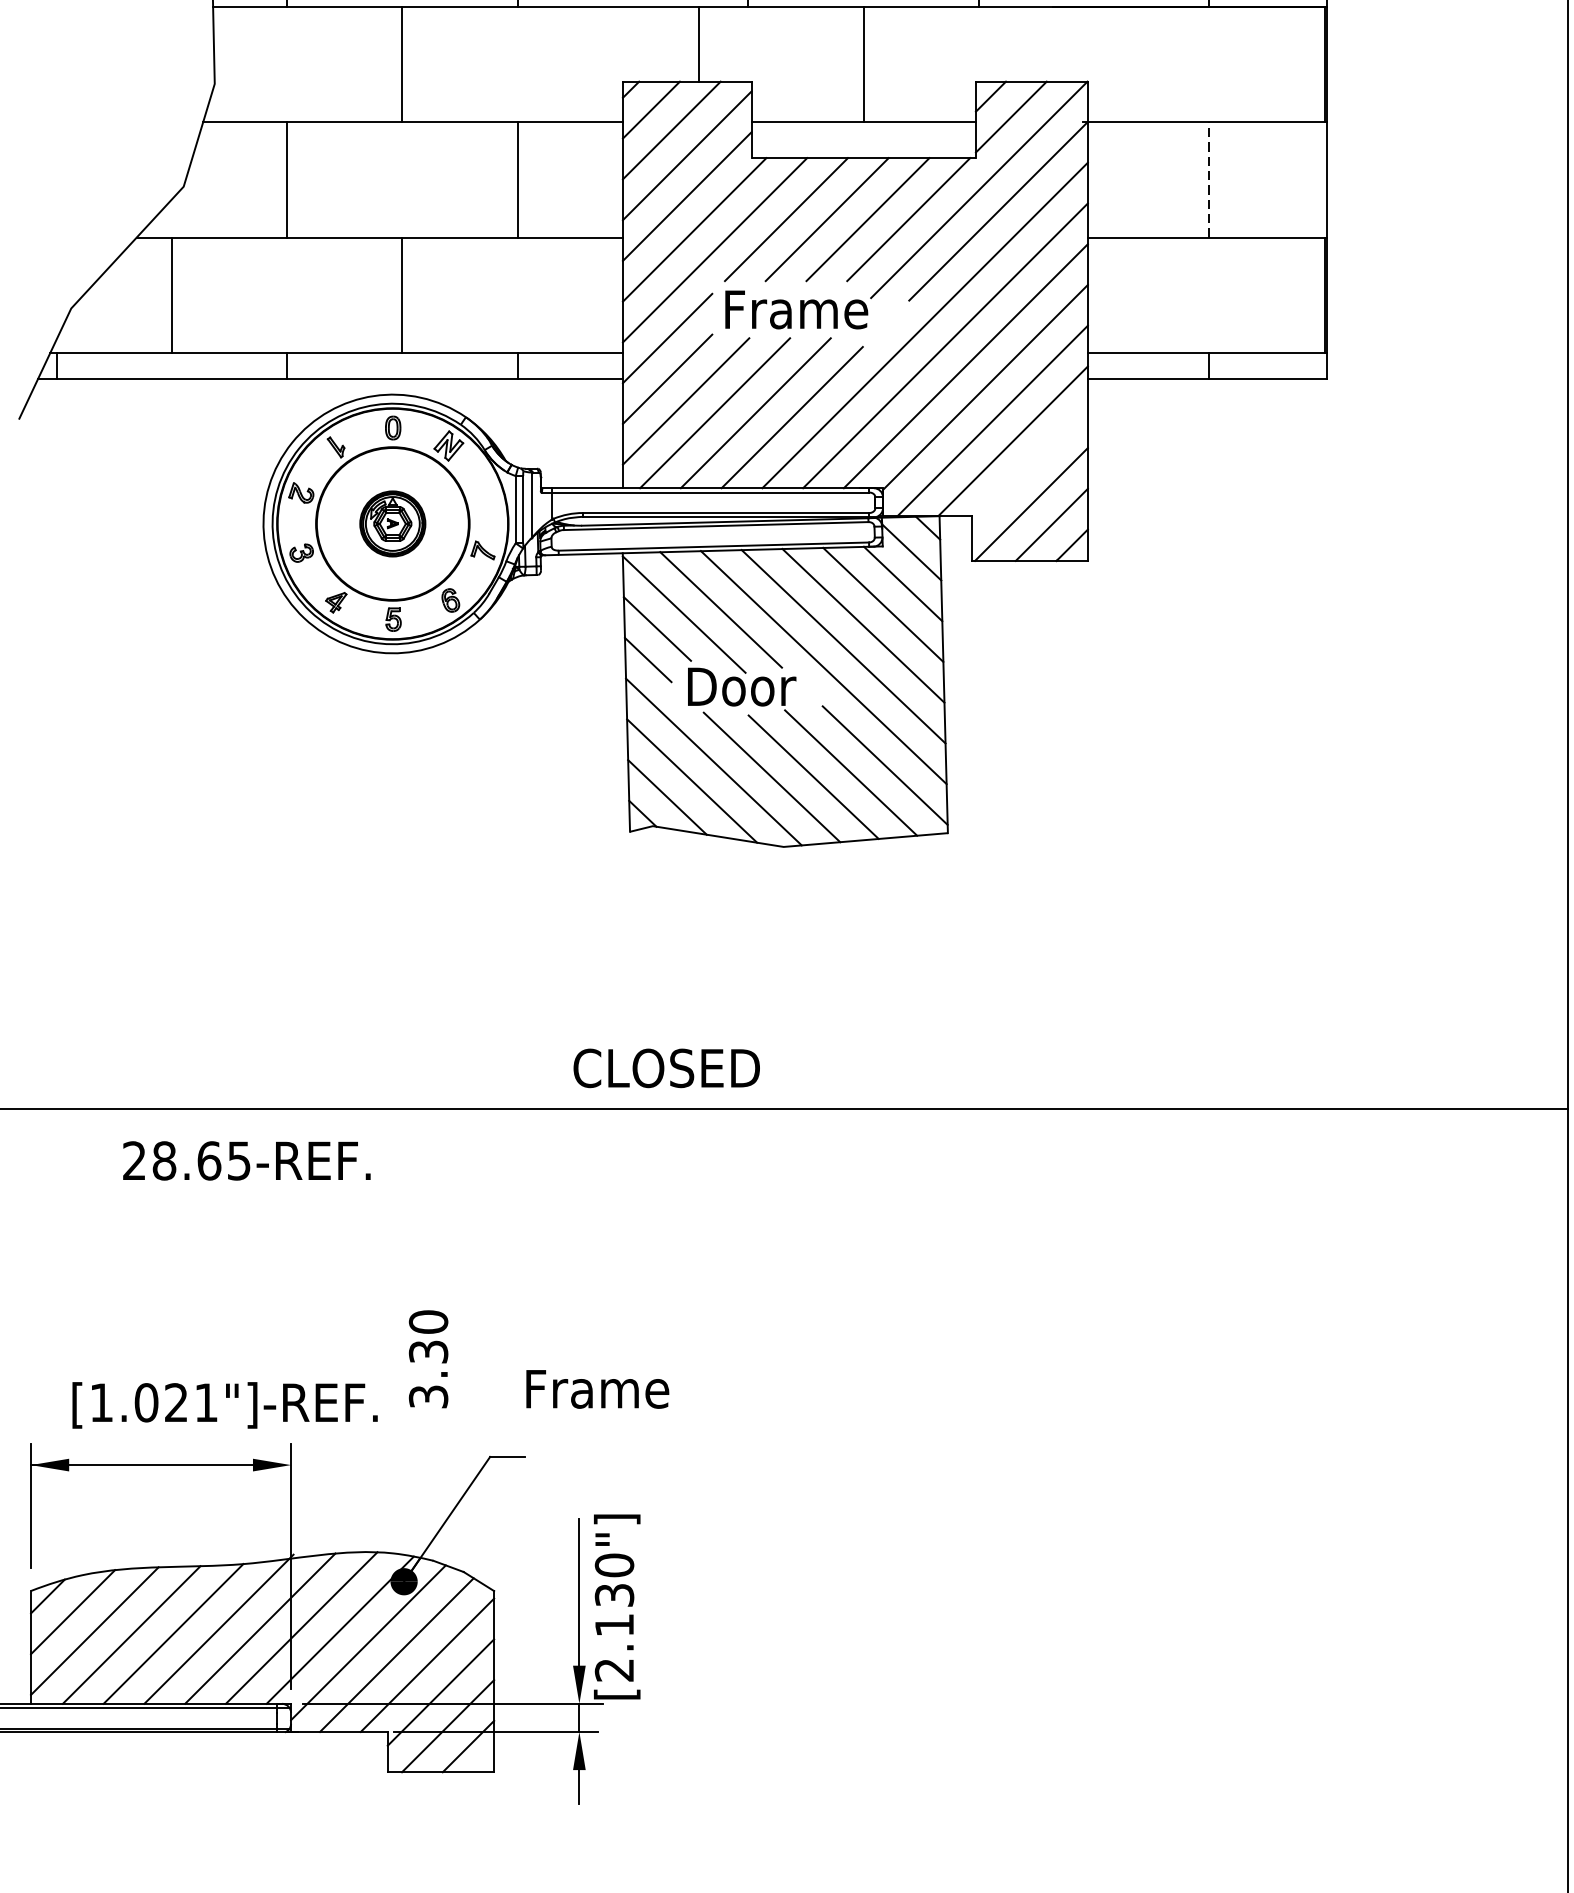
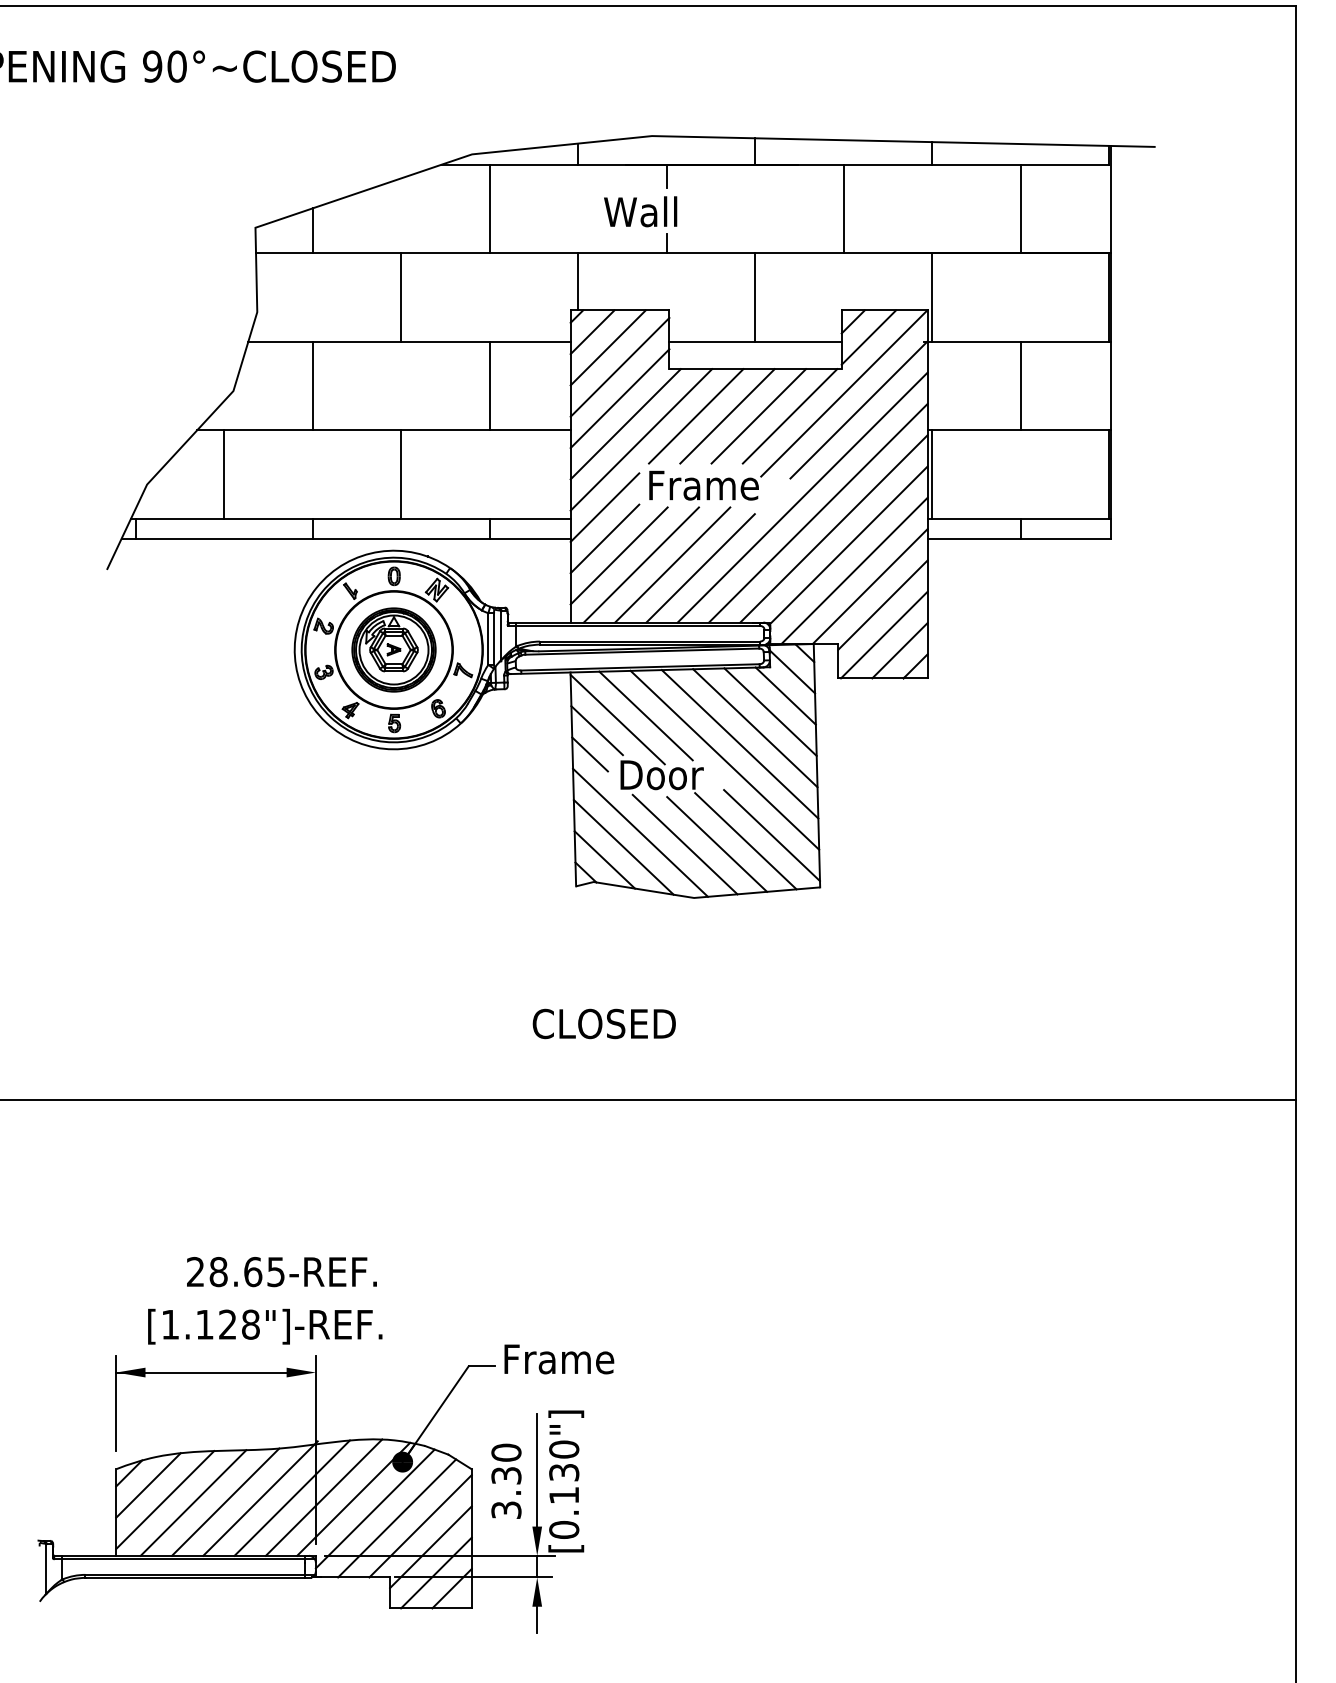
line: (699, 43) -> (578, 281), moved
line: (1094, 64) -> (932, 297), added
line: (1208, 179) -> (1020, 385), dashed -> solid
line: (1094, 295) -> (932, 474), added
line: (1029, 464) -> (882, 604), added
part: (392, 523) -> (393, 649), size x1.67
text: (665, 1067) -> (603, 1023), moved
text: (246, 1161) -> (281, 1272), moved
text: (428, 1358) -> (506, 1480), moved
text: (597, 1389) -> (559, 1359), moved
text: (175, 1402) -> (227, 1324), [1.021"]-REF. -> [1.128"]-REF.
text: (614, 1669) -> (564, 1529), [2.130"] -> [0.130"]

